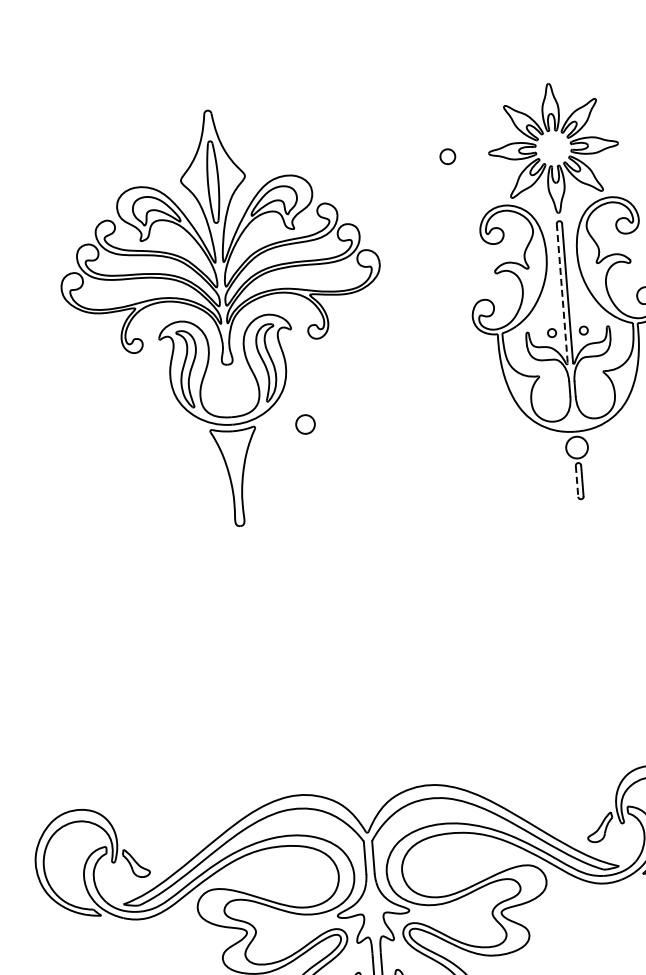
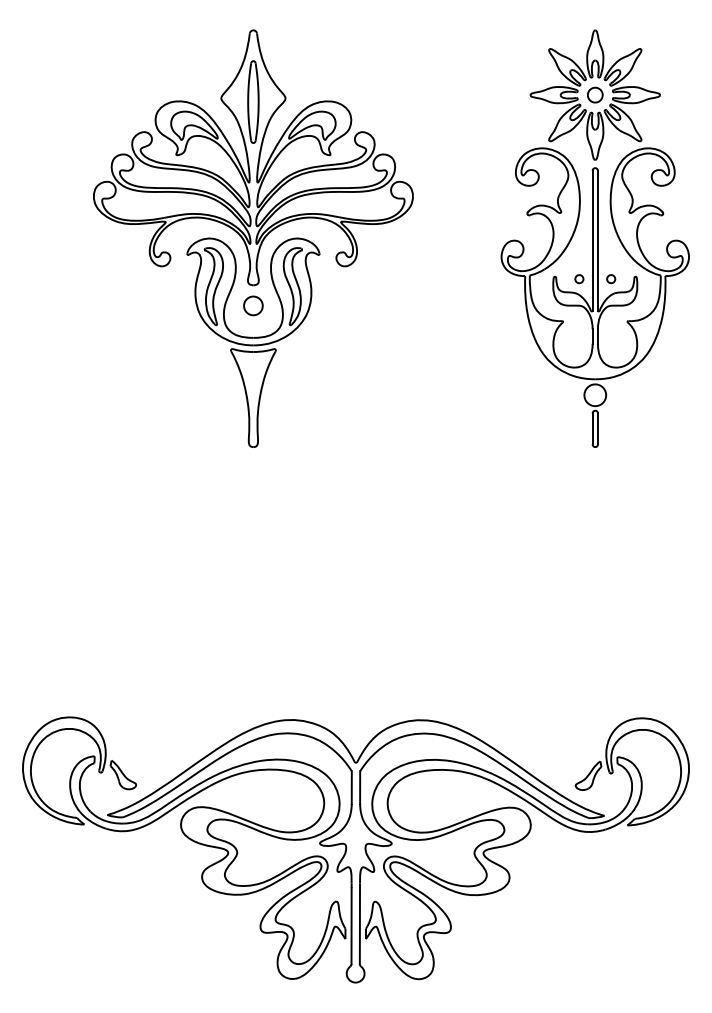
part: (448, 156) -> (595, 94), moved
line: (562, 293) -> (592, 240), dashed -> solid
part: (305, 424) -> (253, 305), moved
line: (576, 480) -> (592, 428), dashed -> solid

